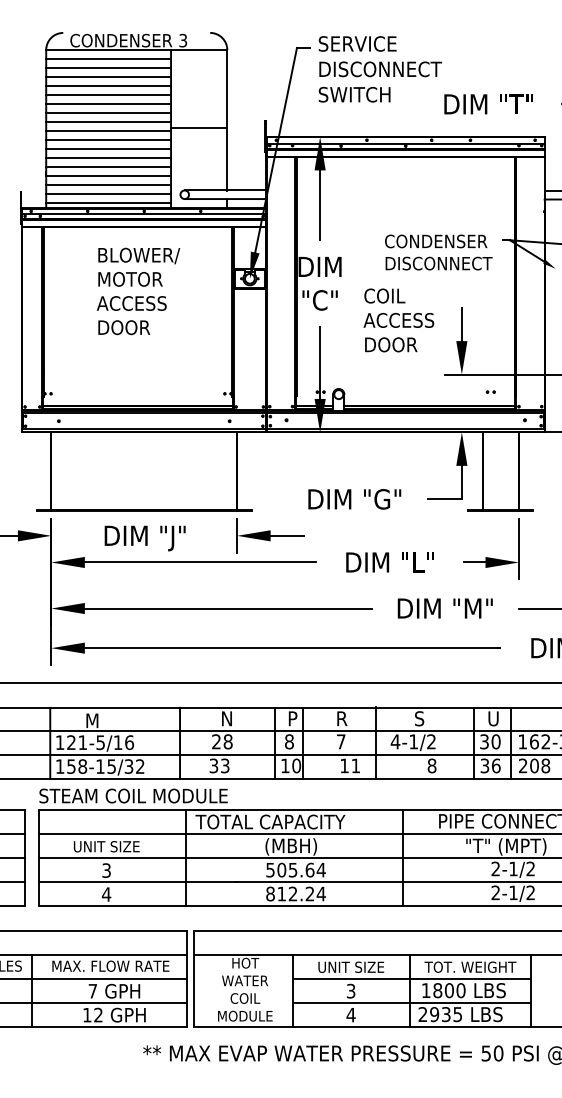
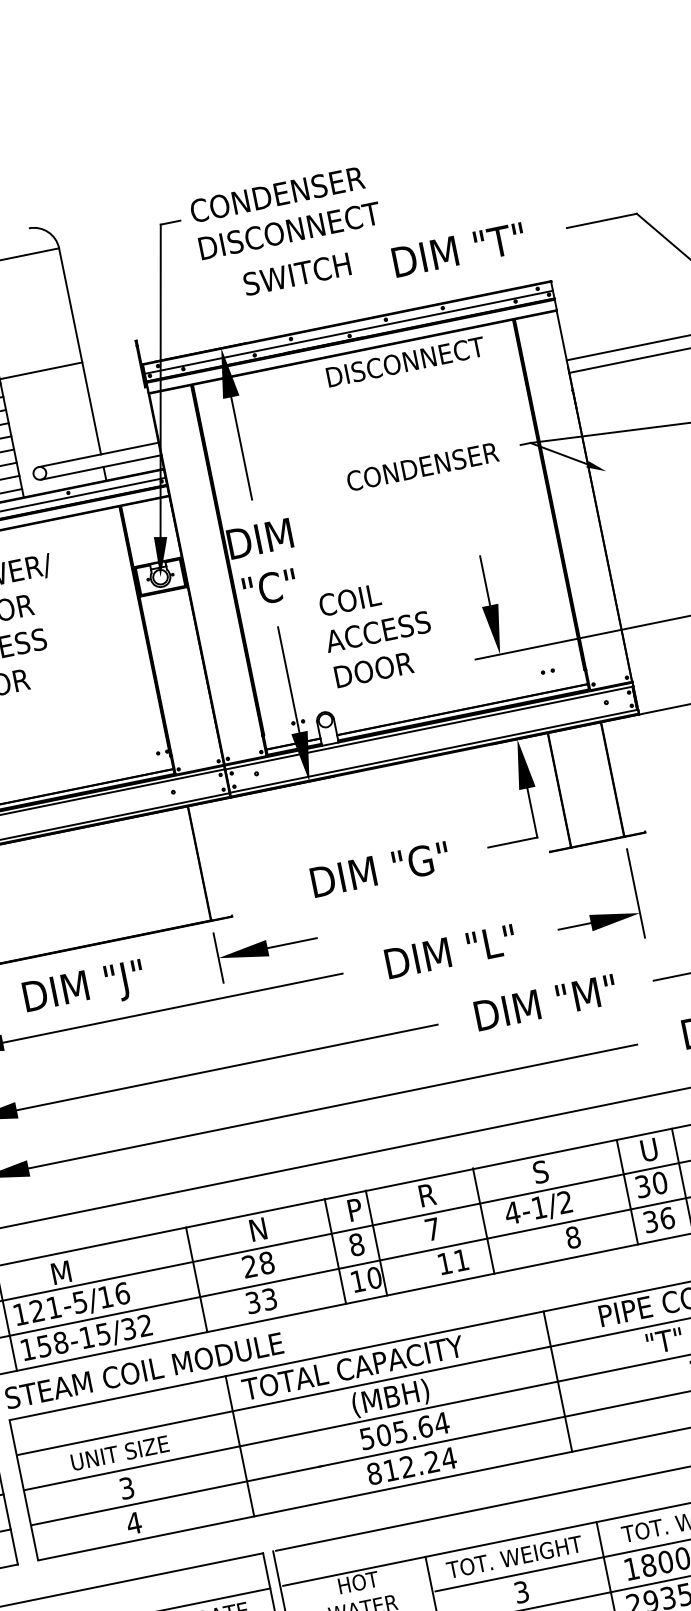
text: (376, 43) -> (276, 194), SERVICE -> CONDENSER
text: (354, 94) -> (296, 274), moved
text: (438, 263) -> (404, 362), moved
text: (398, 320) -> (377, 631), moved
text: (351, 966) -> (514, 1555), UNIT SIZE -> TOT. WEIGHT

